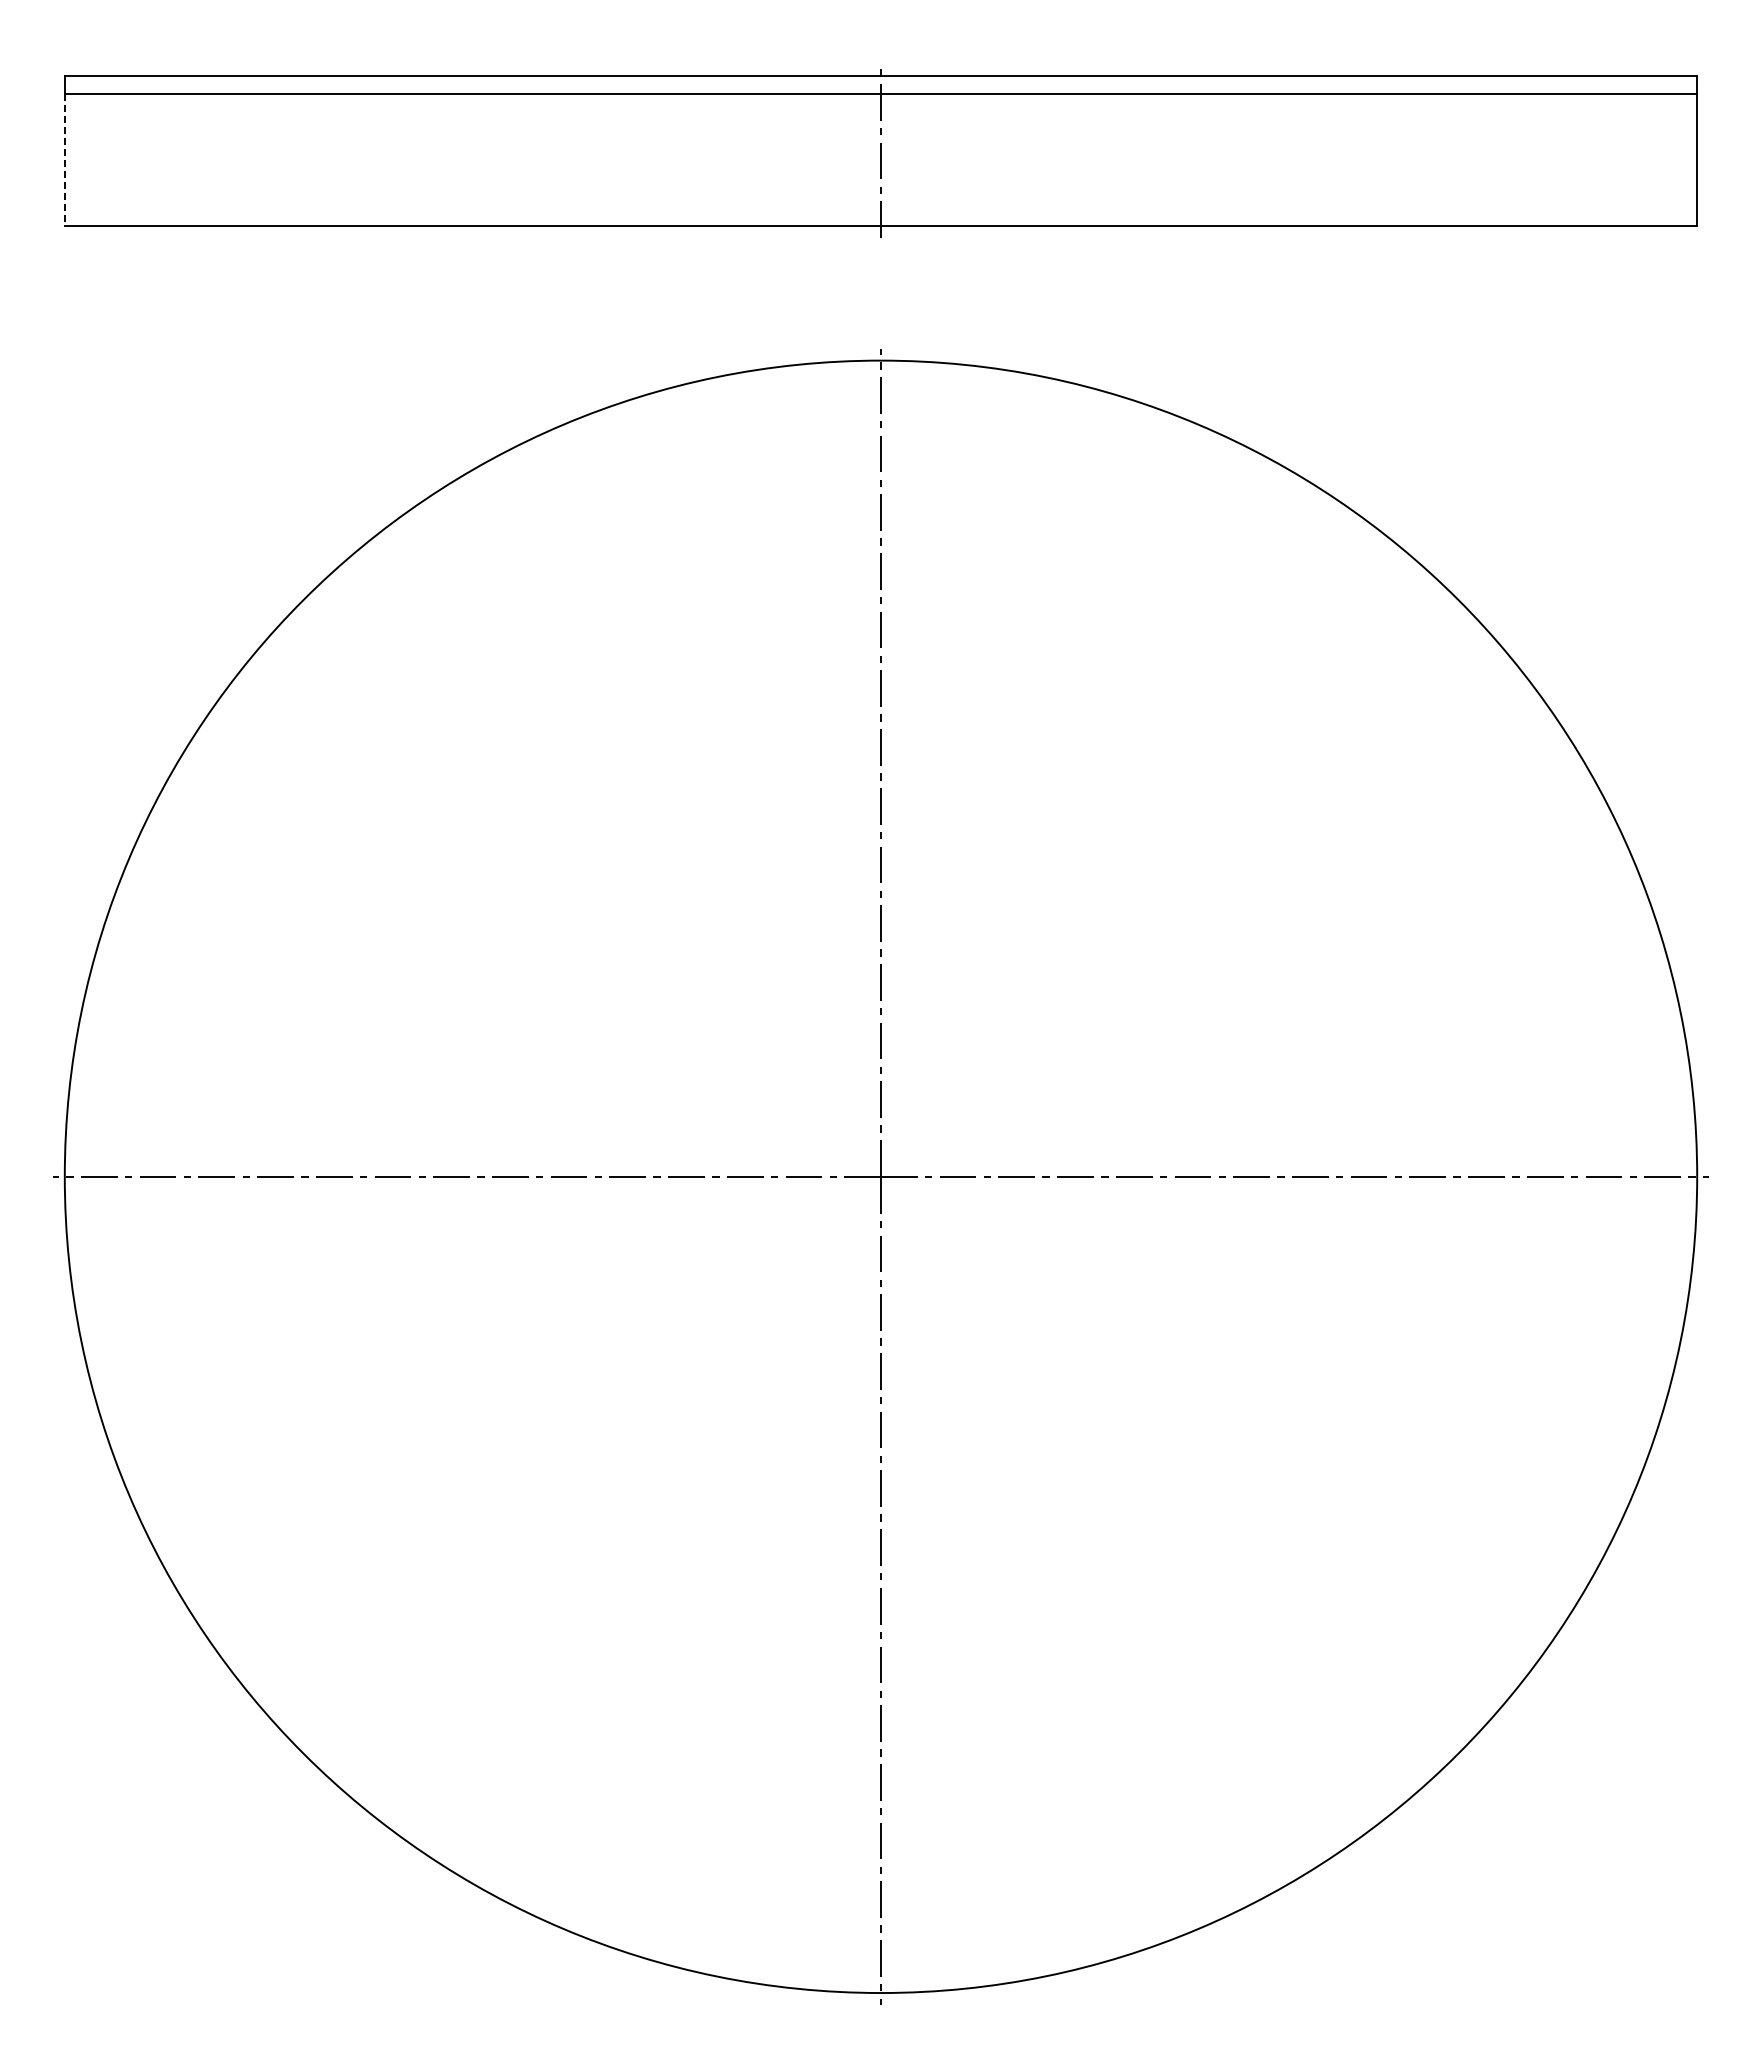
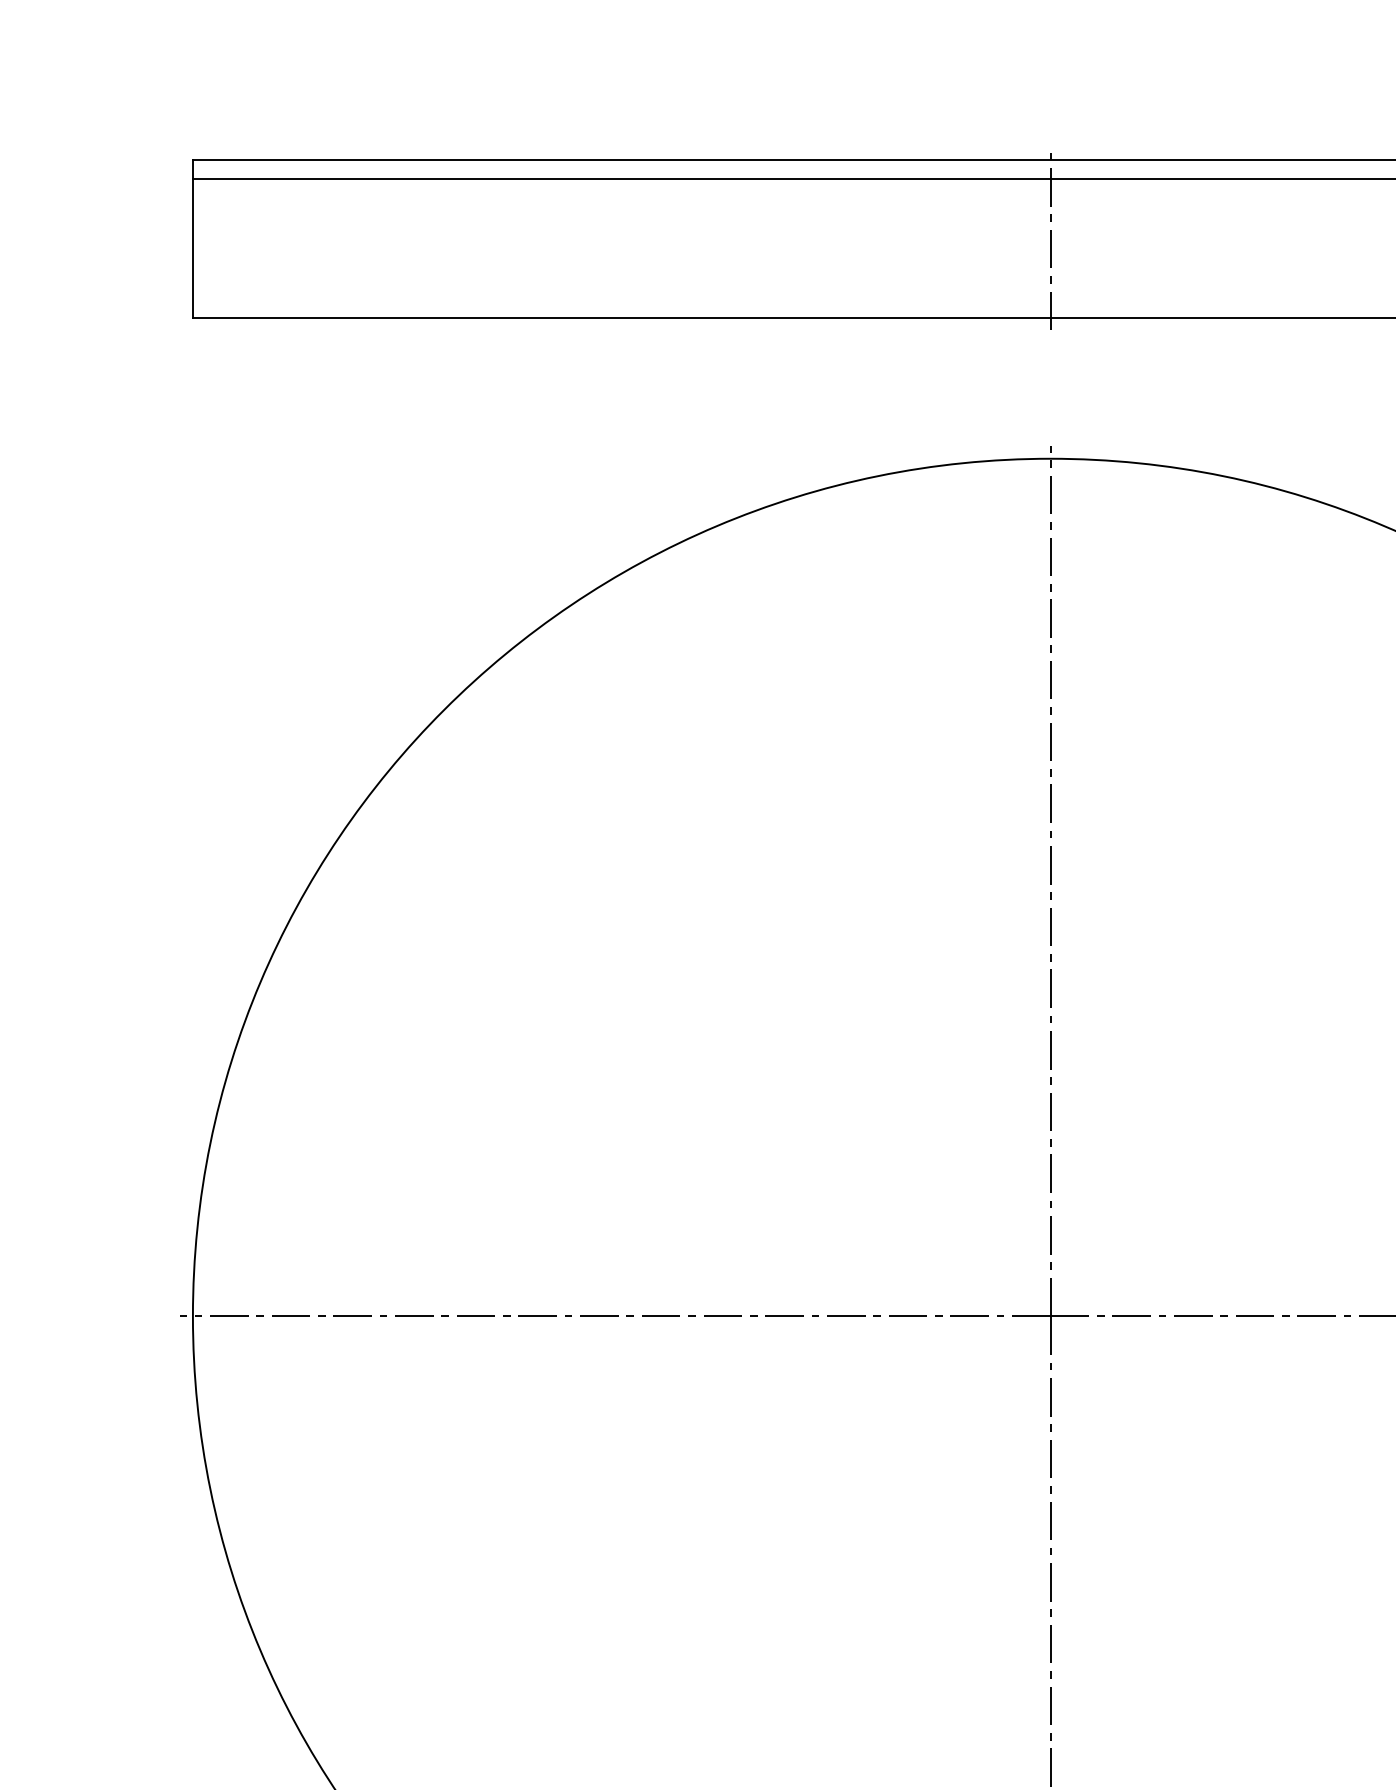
line: (64, 160) -> (192, 248), dashed -> solid

